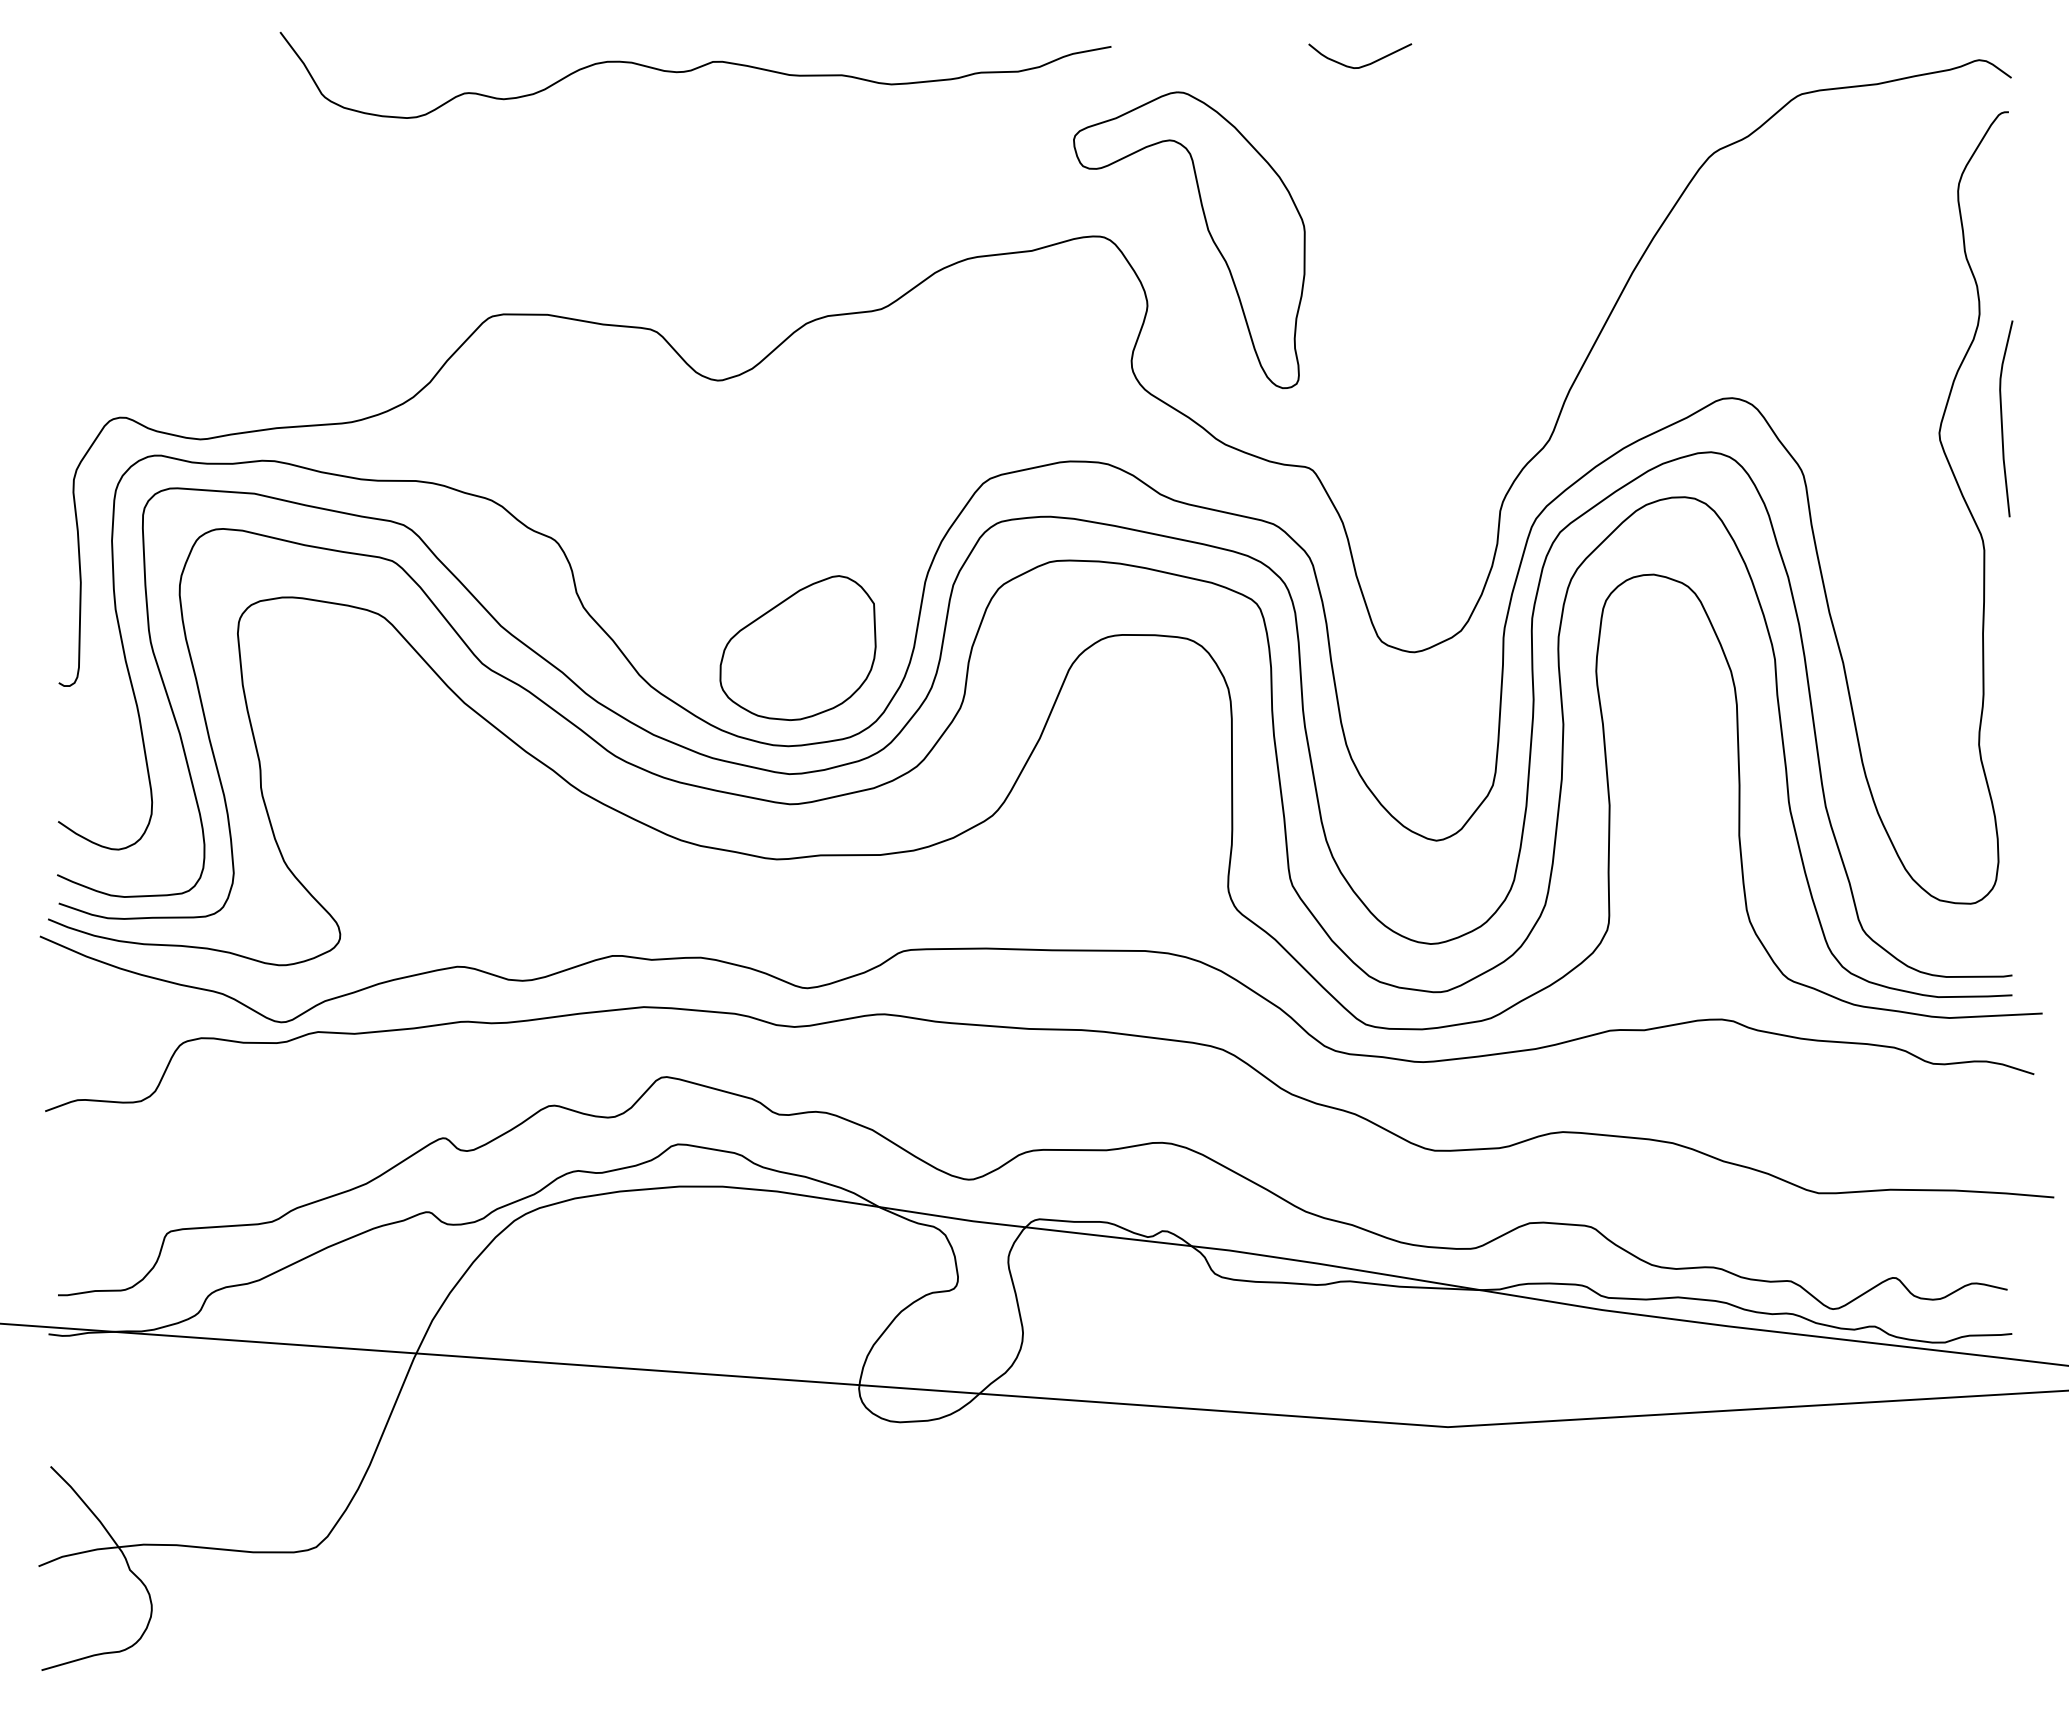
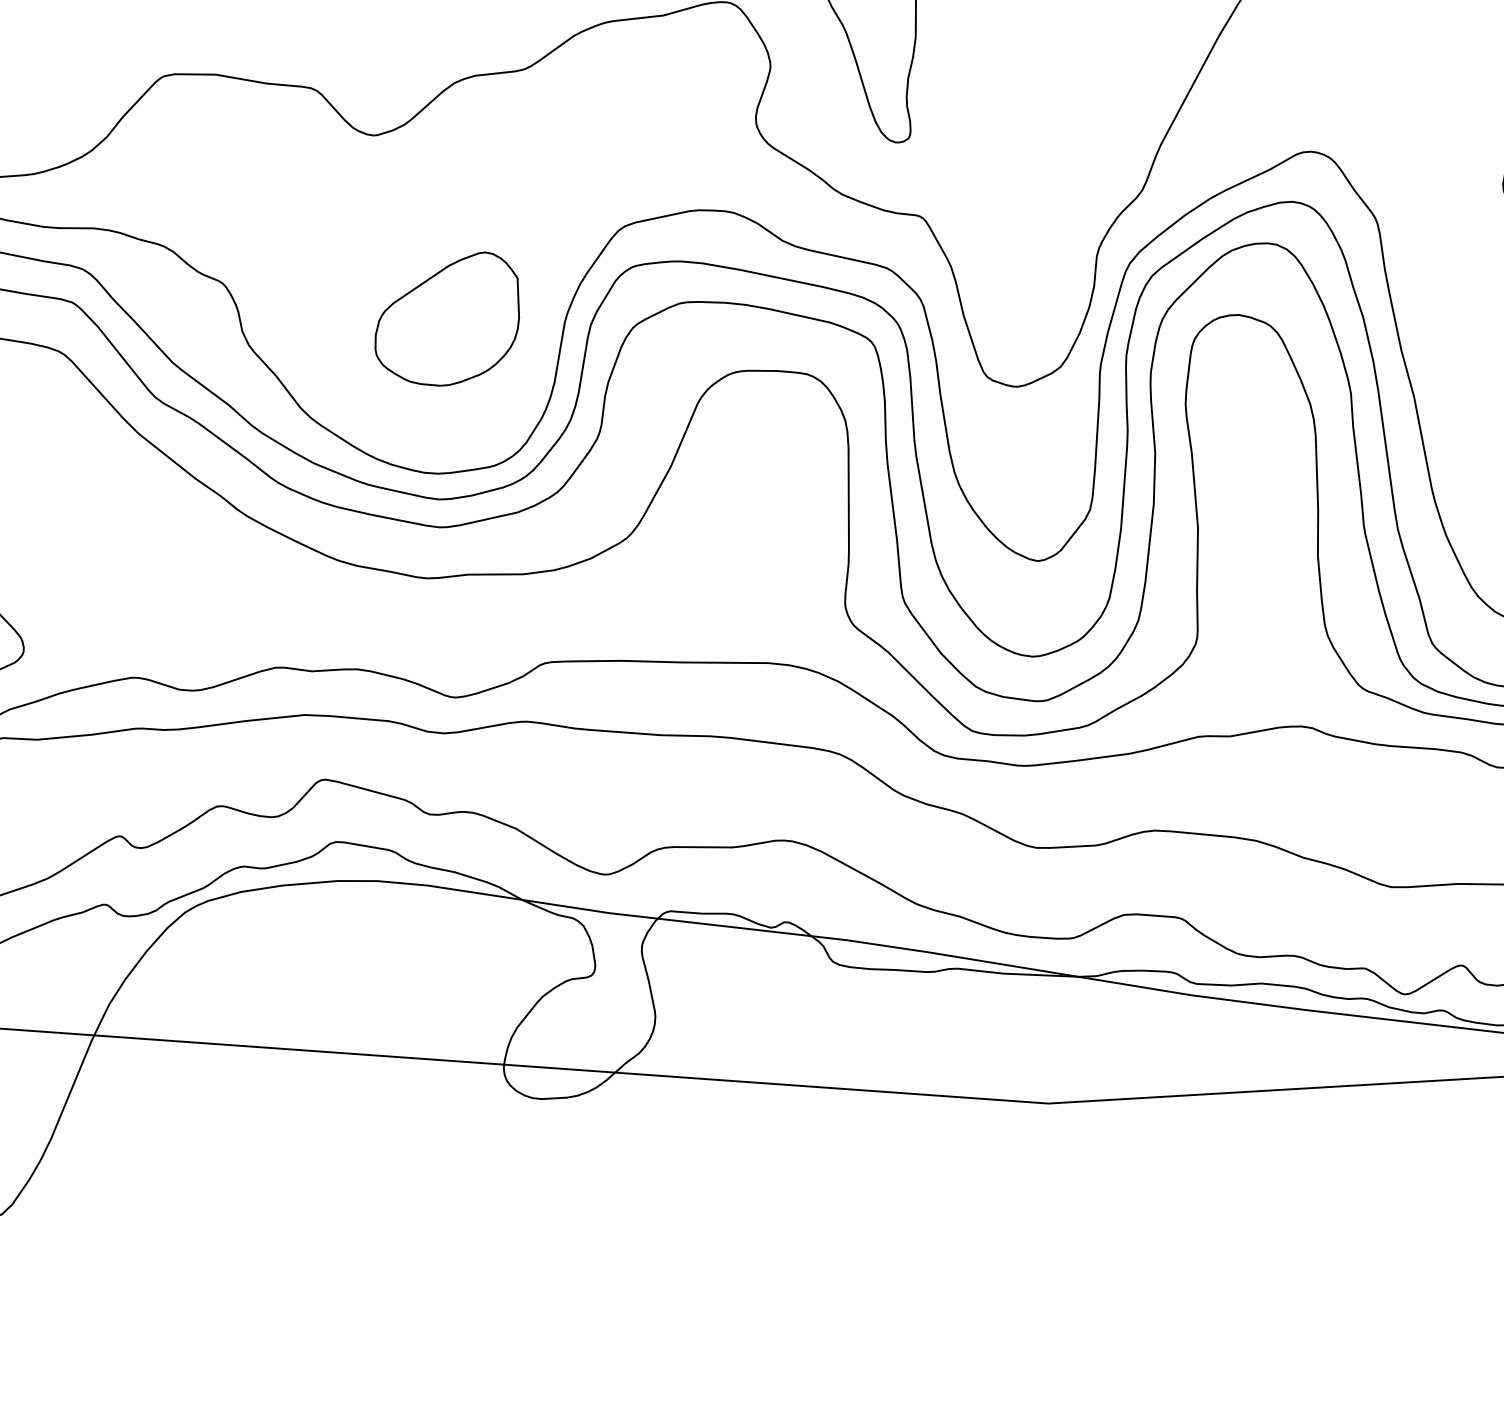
part: (797, 647) -> (446, 318), moved

